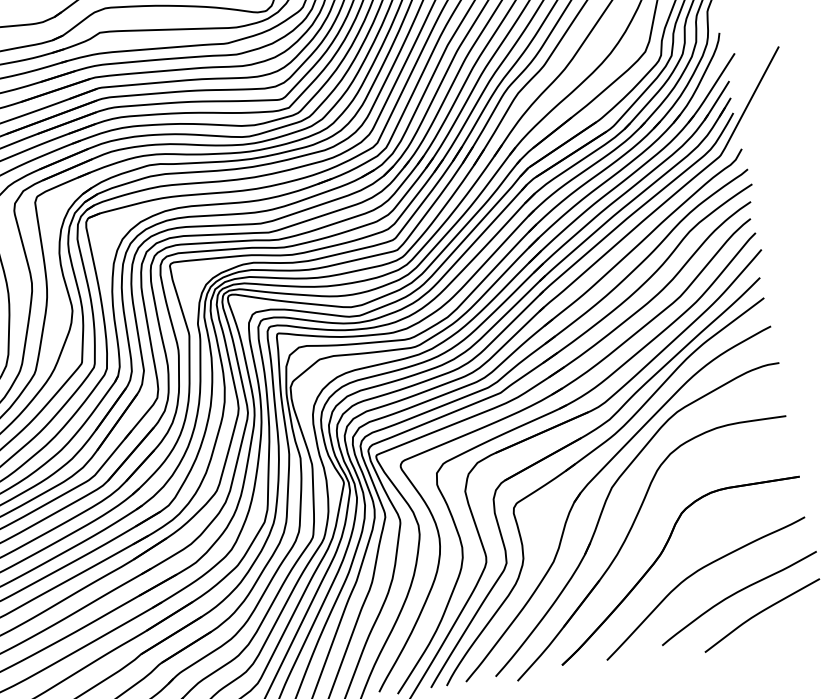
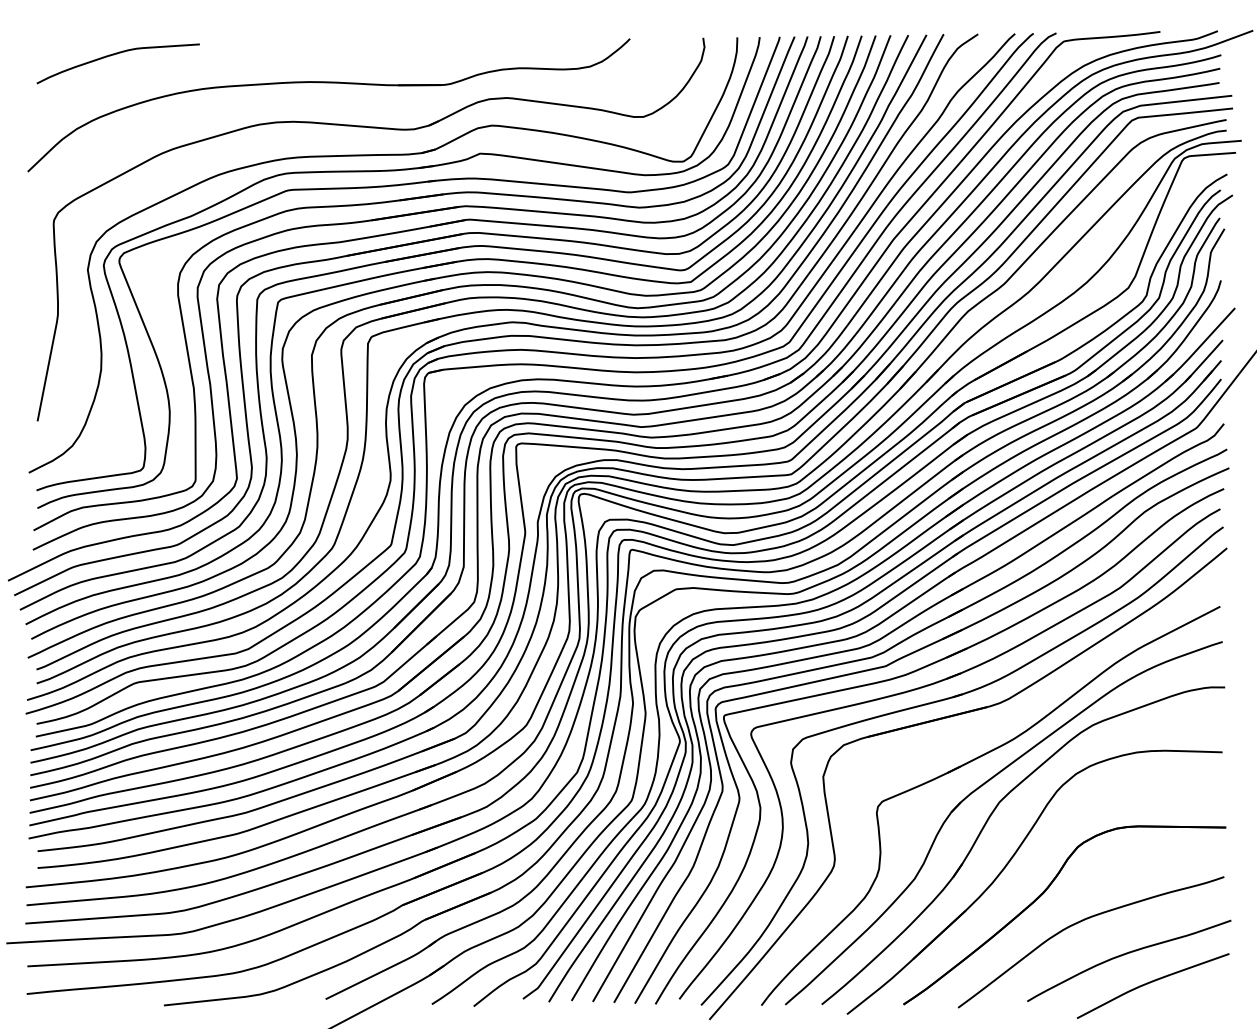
part: (574, 443) -> (963, 741), removed

